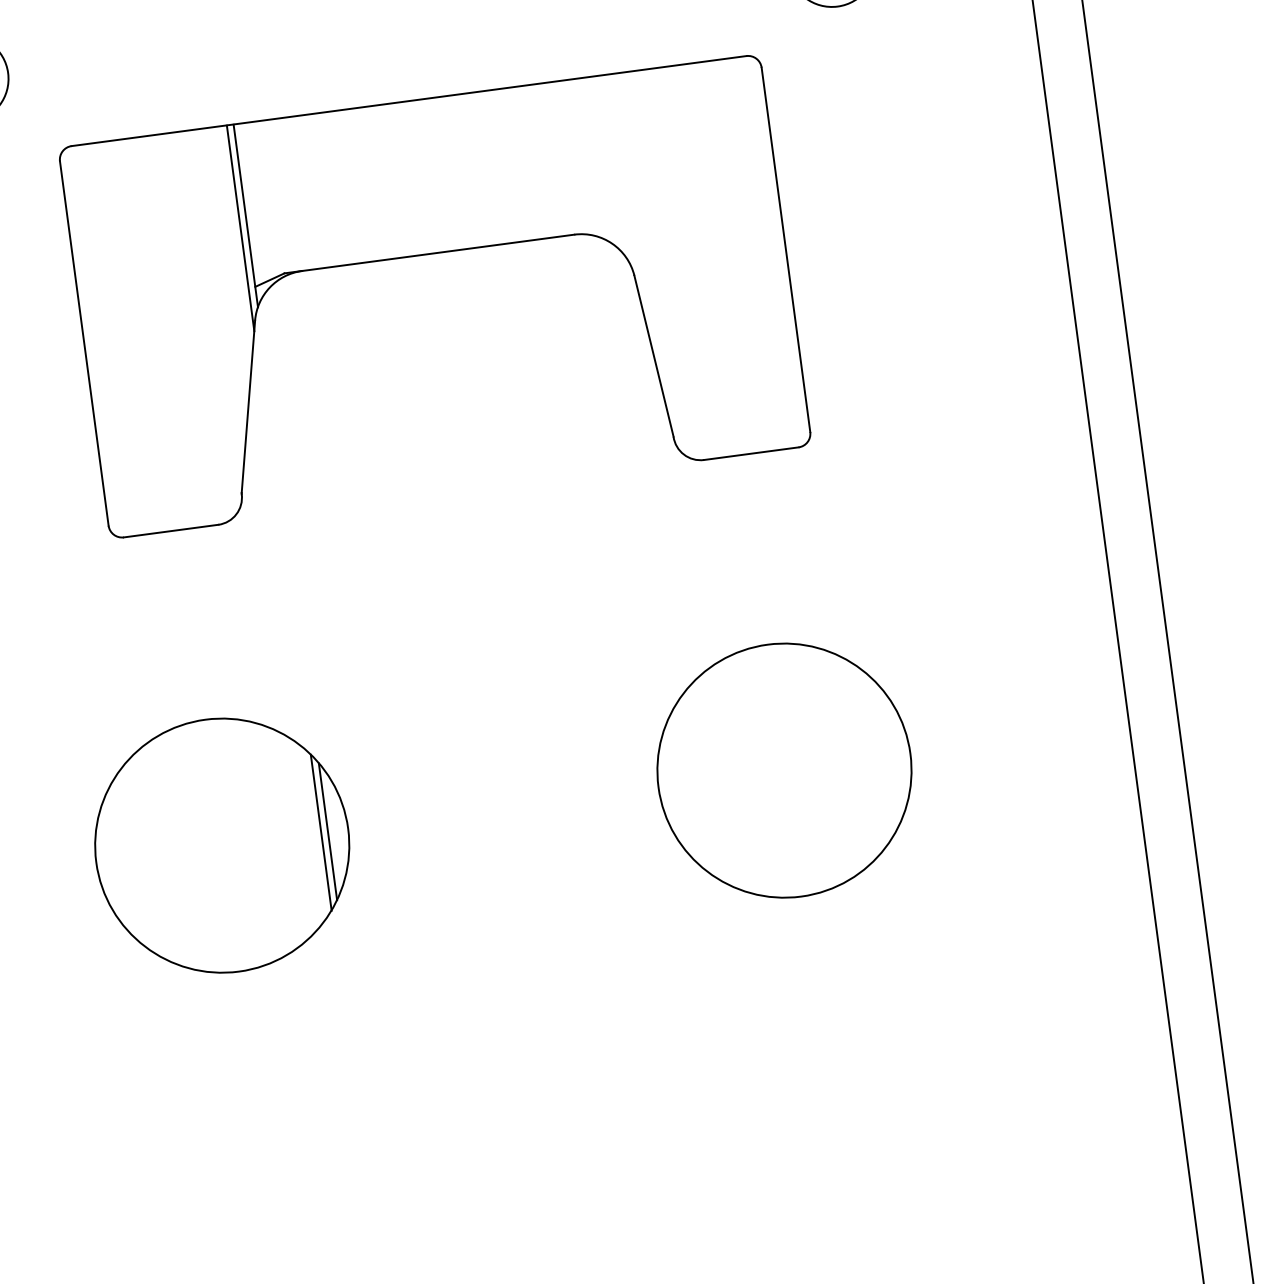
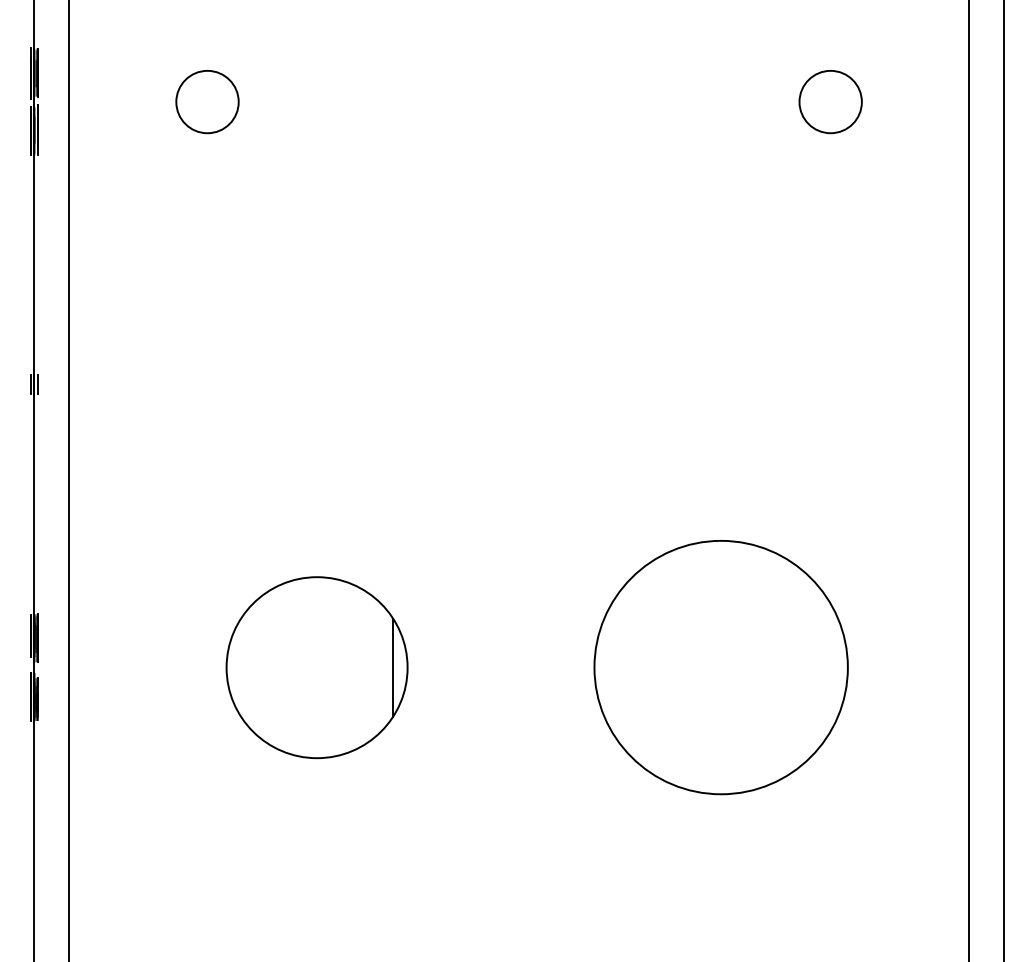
part: (429, 253) -> (519, 269), removed
circle: (783, 770) -> (720, 667), size x1.4
line: (321, 832) -> (388, 667), removed

